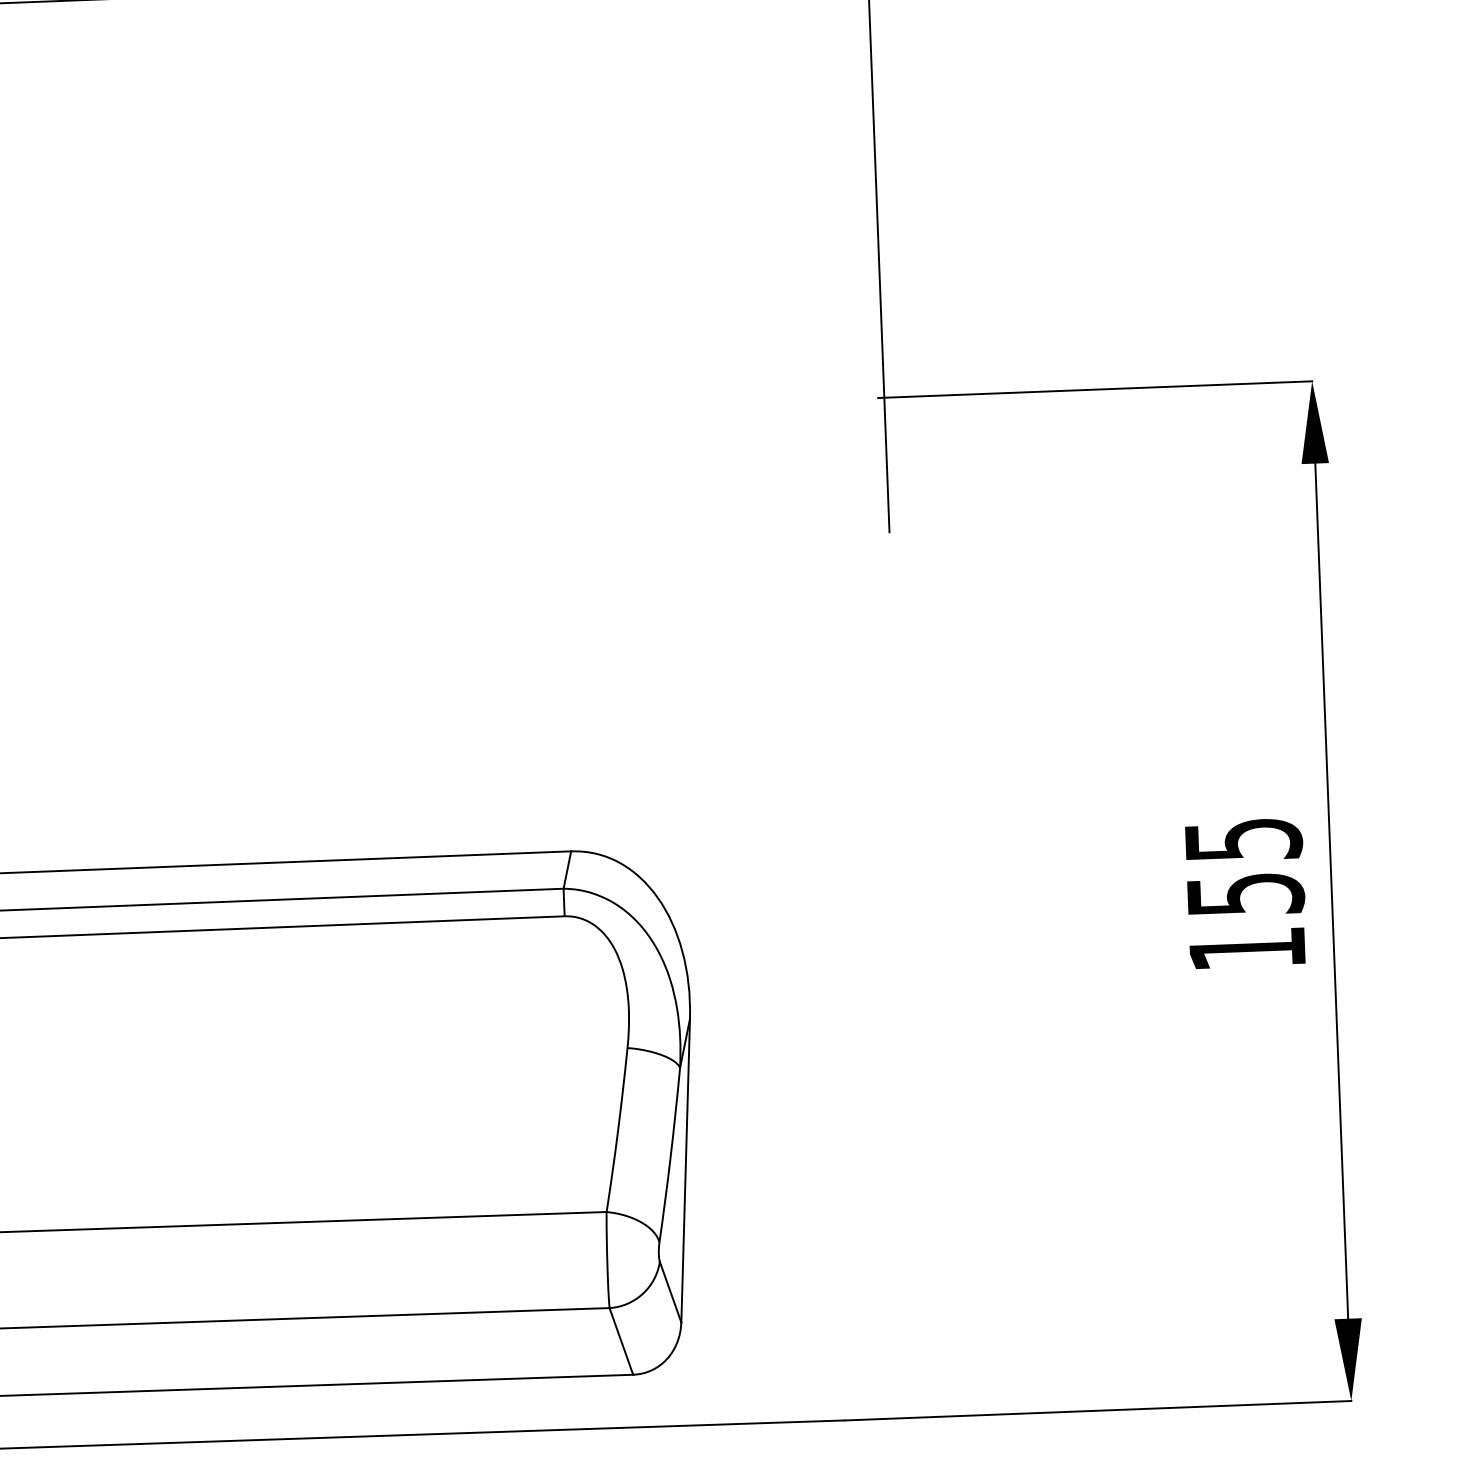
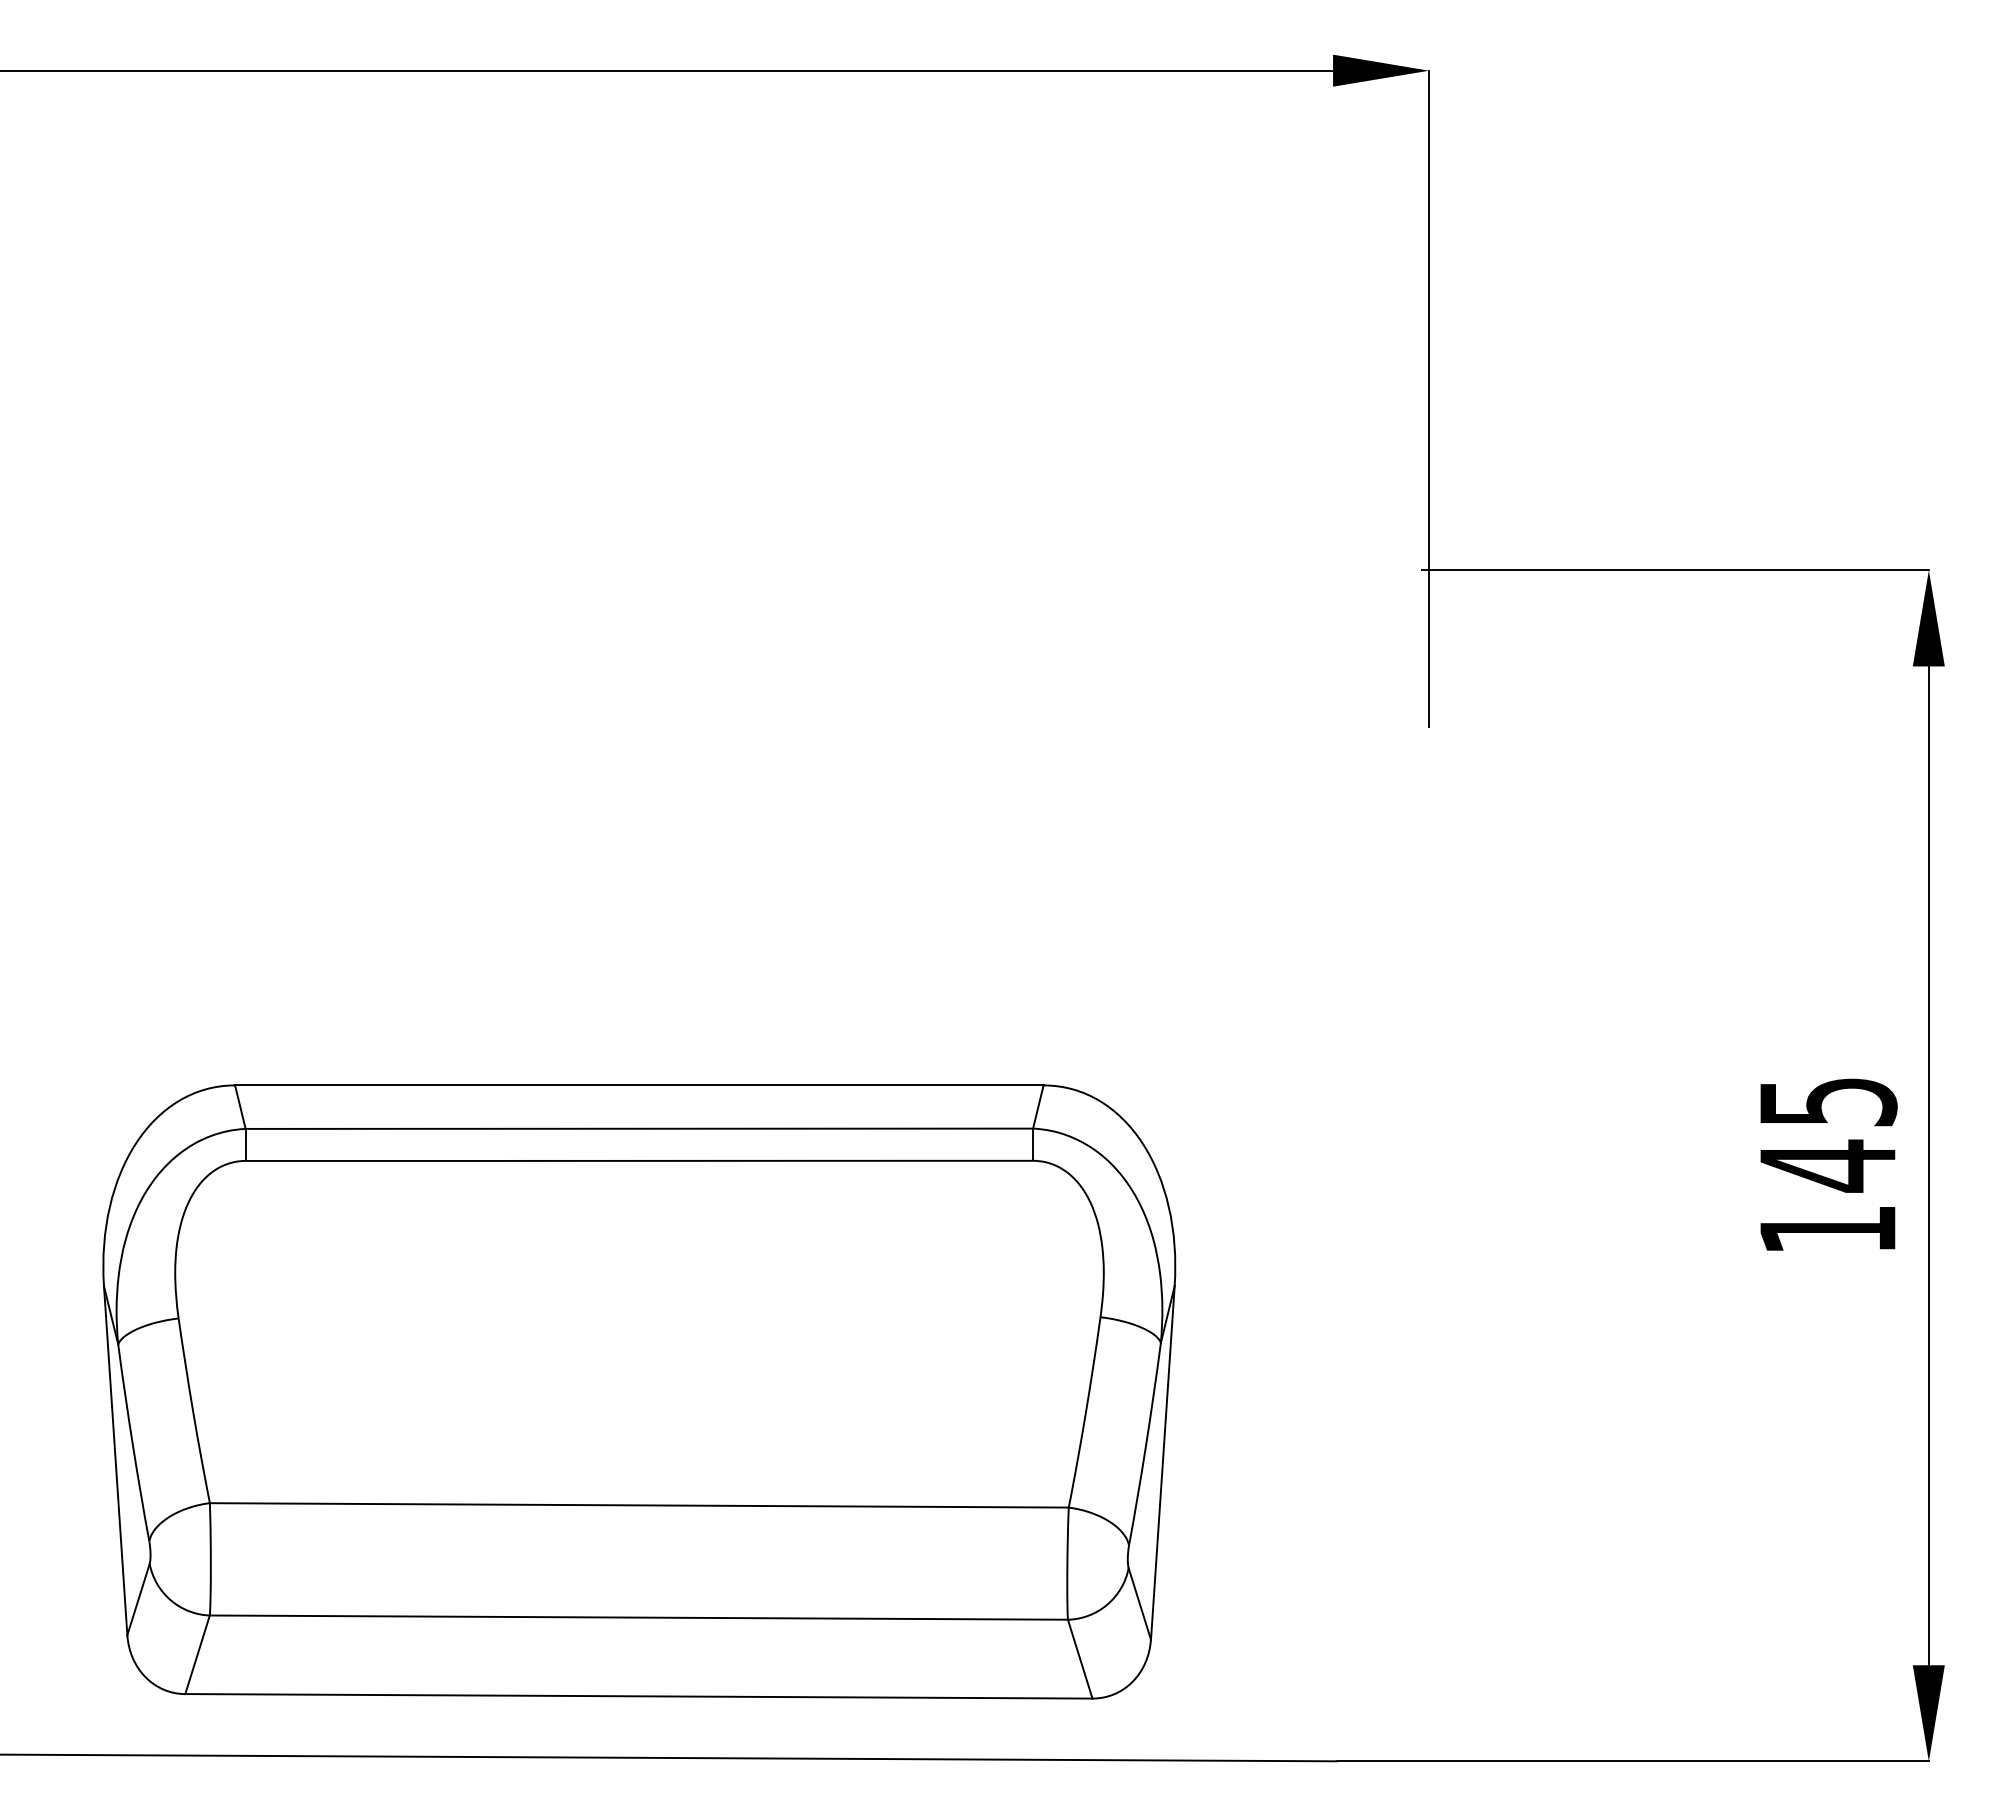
text: (1245, 894) -> (1828, 1165), 155 -> 145

